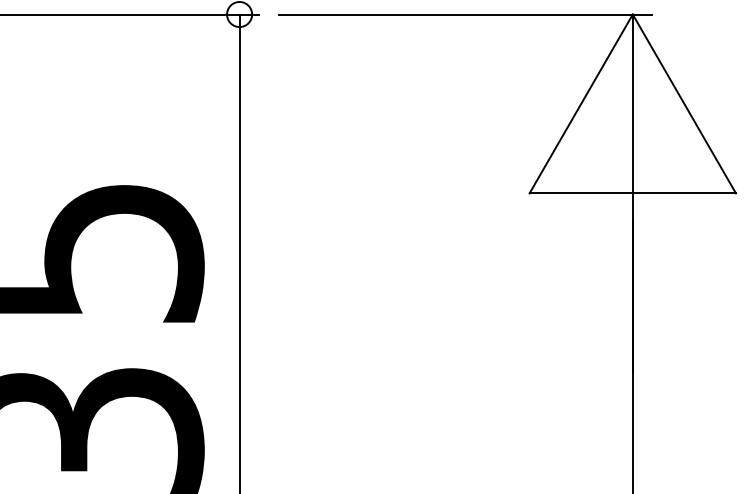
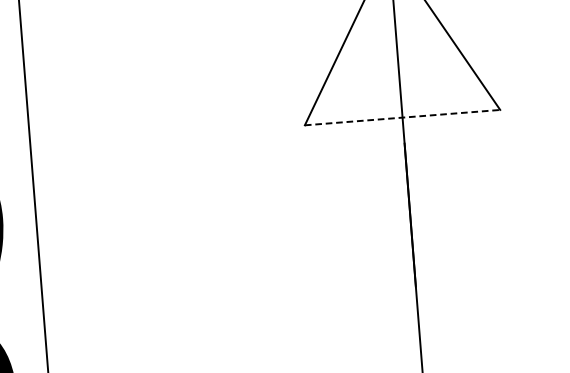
line: (633, 193) -> (403, 117), solid -> dashed

